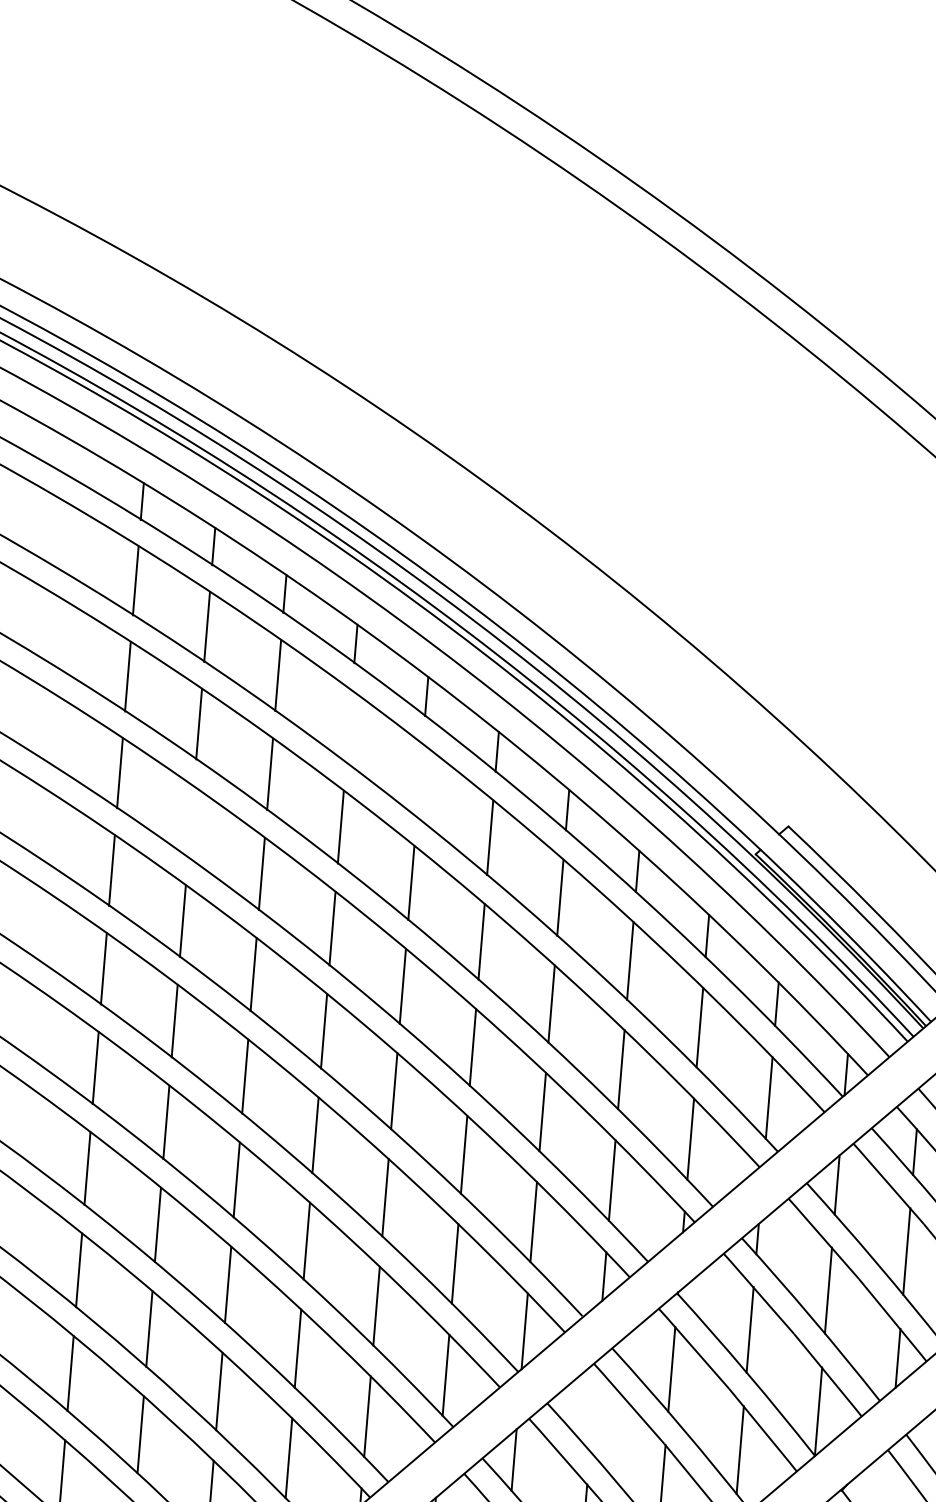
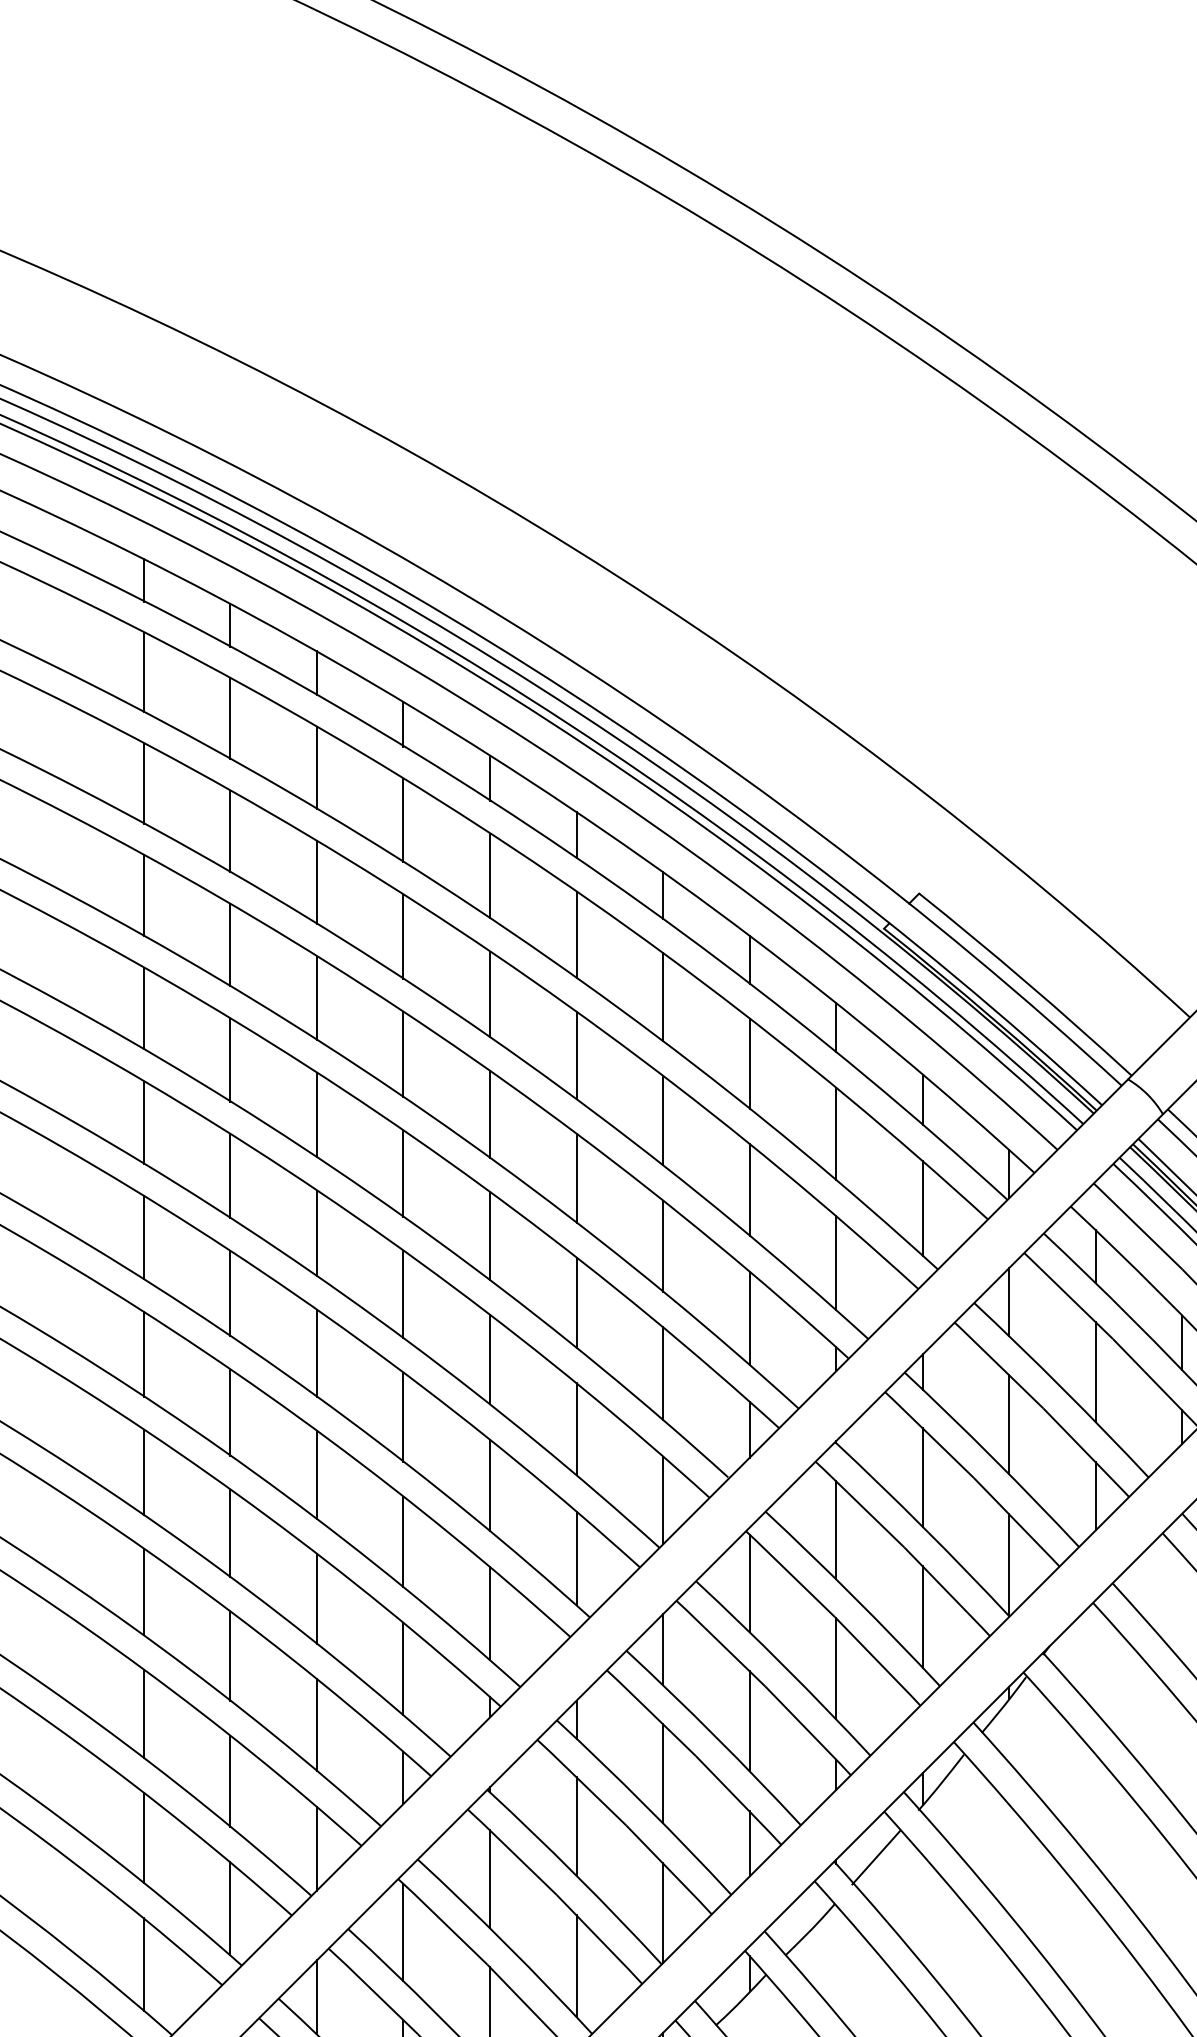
line: (349, 726) -> (403, 820), added
line: (420, 780) -> (490, 875), added
line: (191, 822) -> (230, 945), added
line: (593, 1409) -> (749, 1583), added

